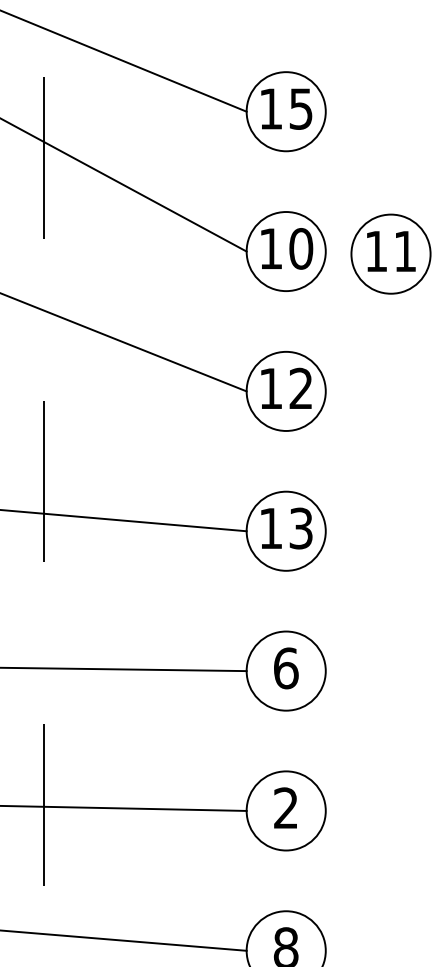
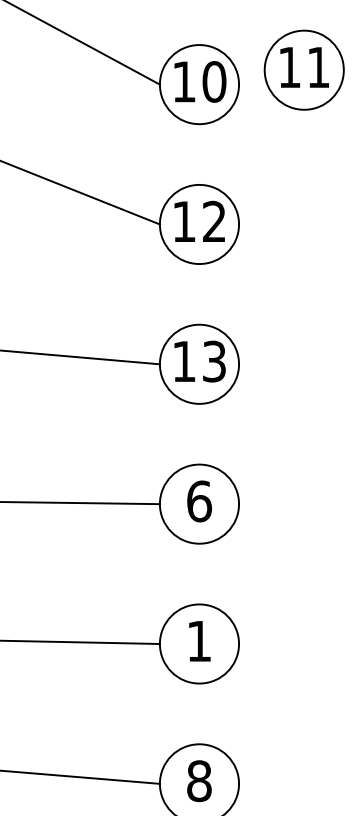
part: (390, 253) -> (303, 69), moved
text: (285, 807) -> (198, 640), 2 -> 1

